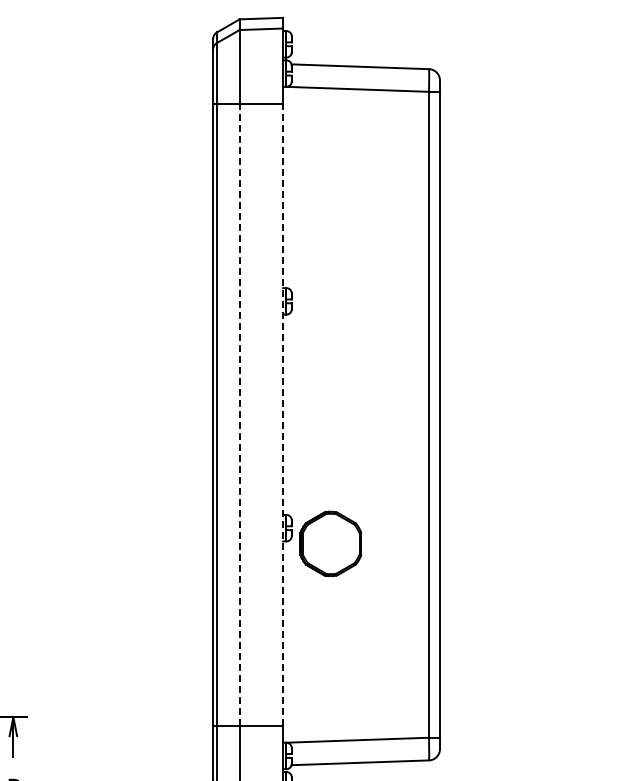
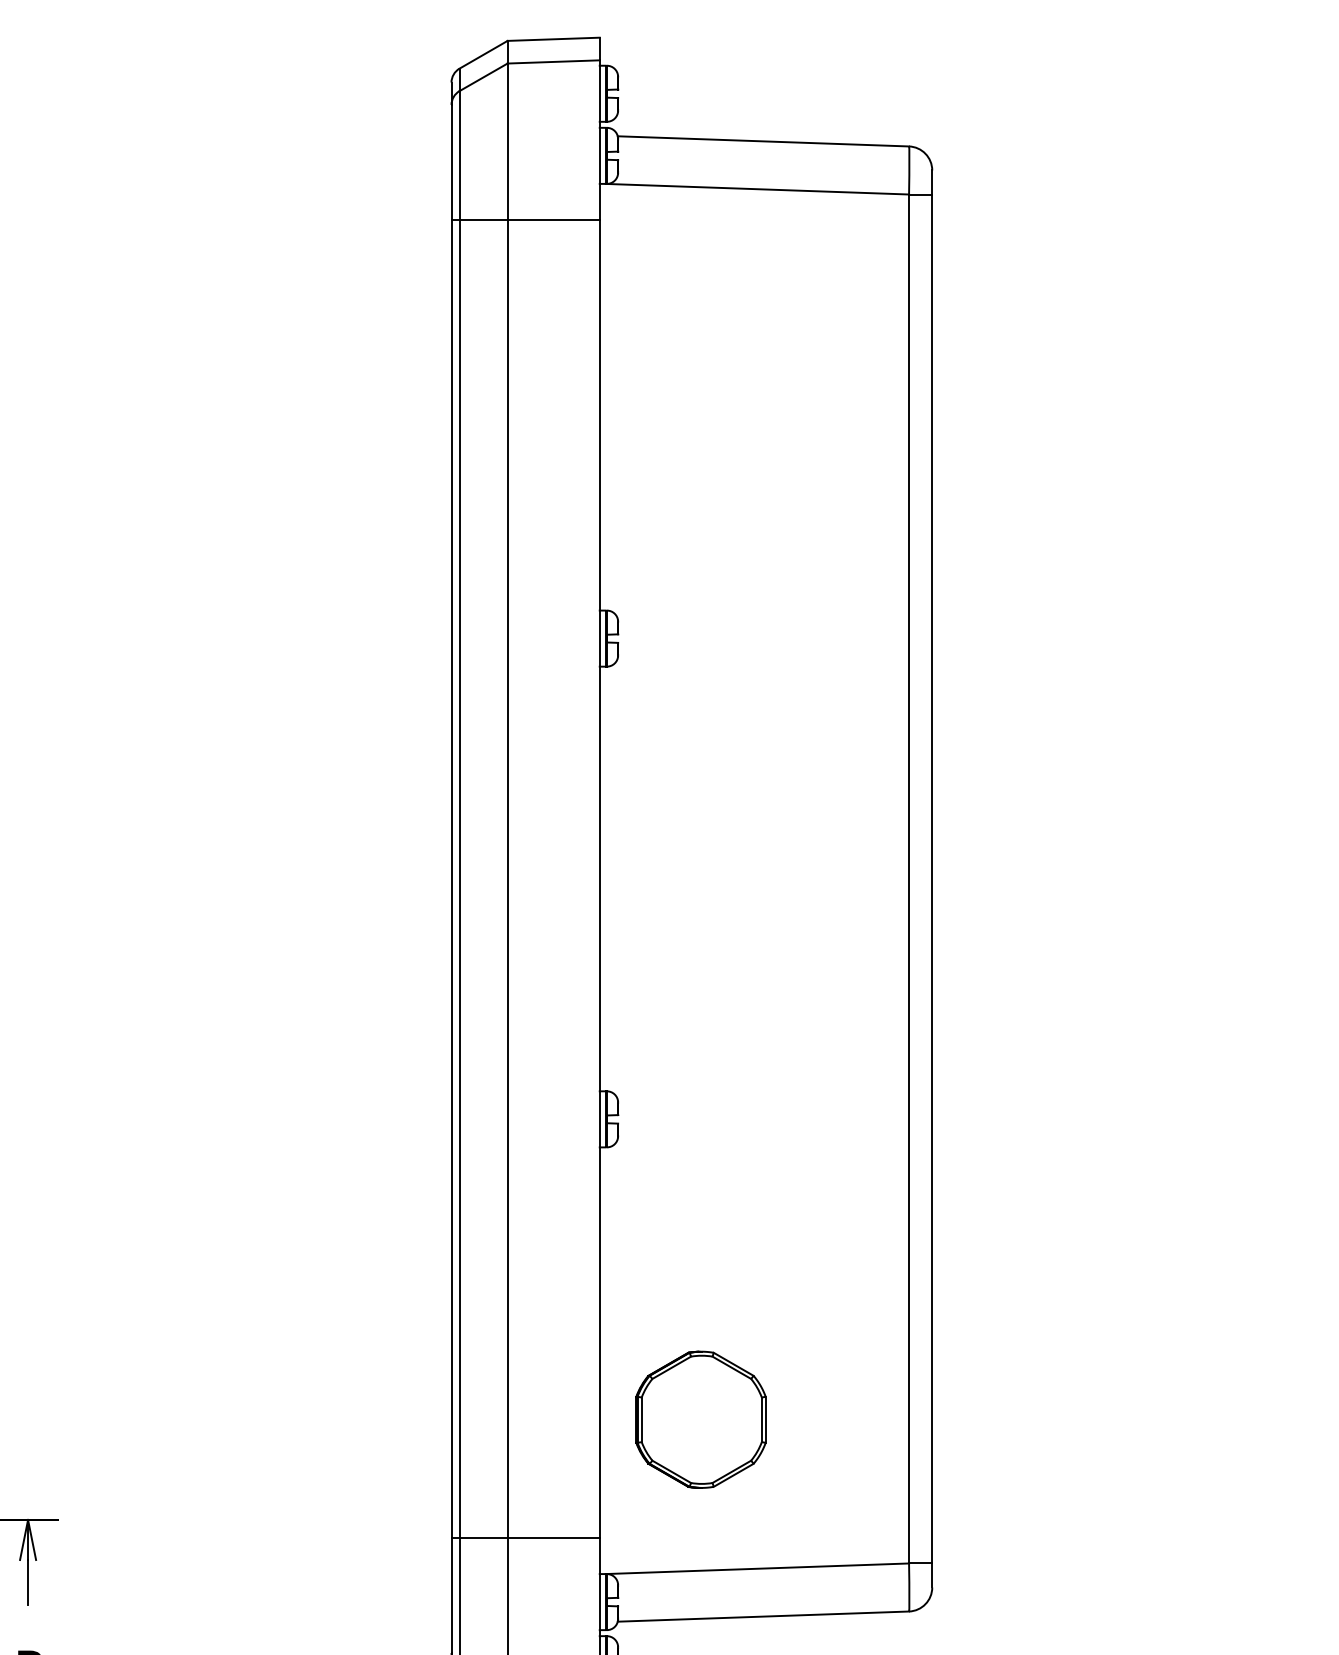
line: (239, 414) -> (507, 878), dashed -> solid
line: (283, 414) -> (600, 878), dashed -> solid
part: (330, 543) -> (700, 1418), moved

